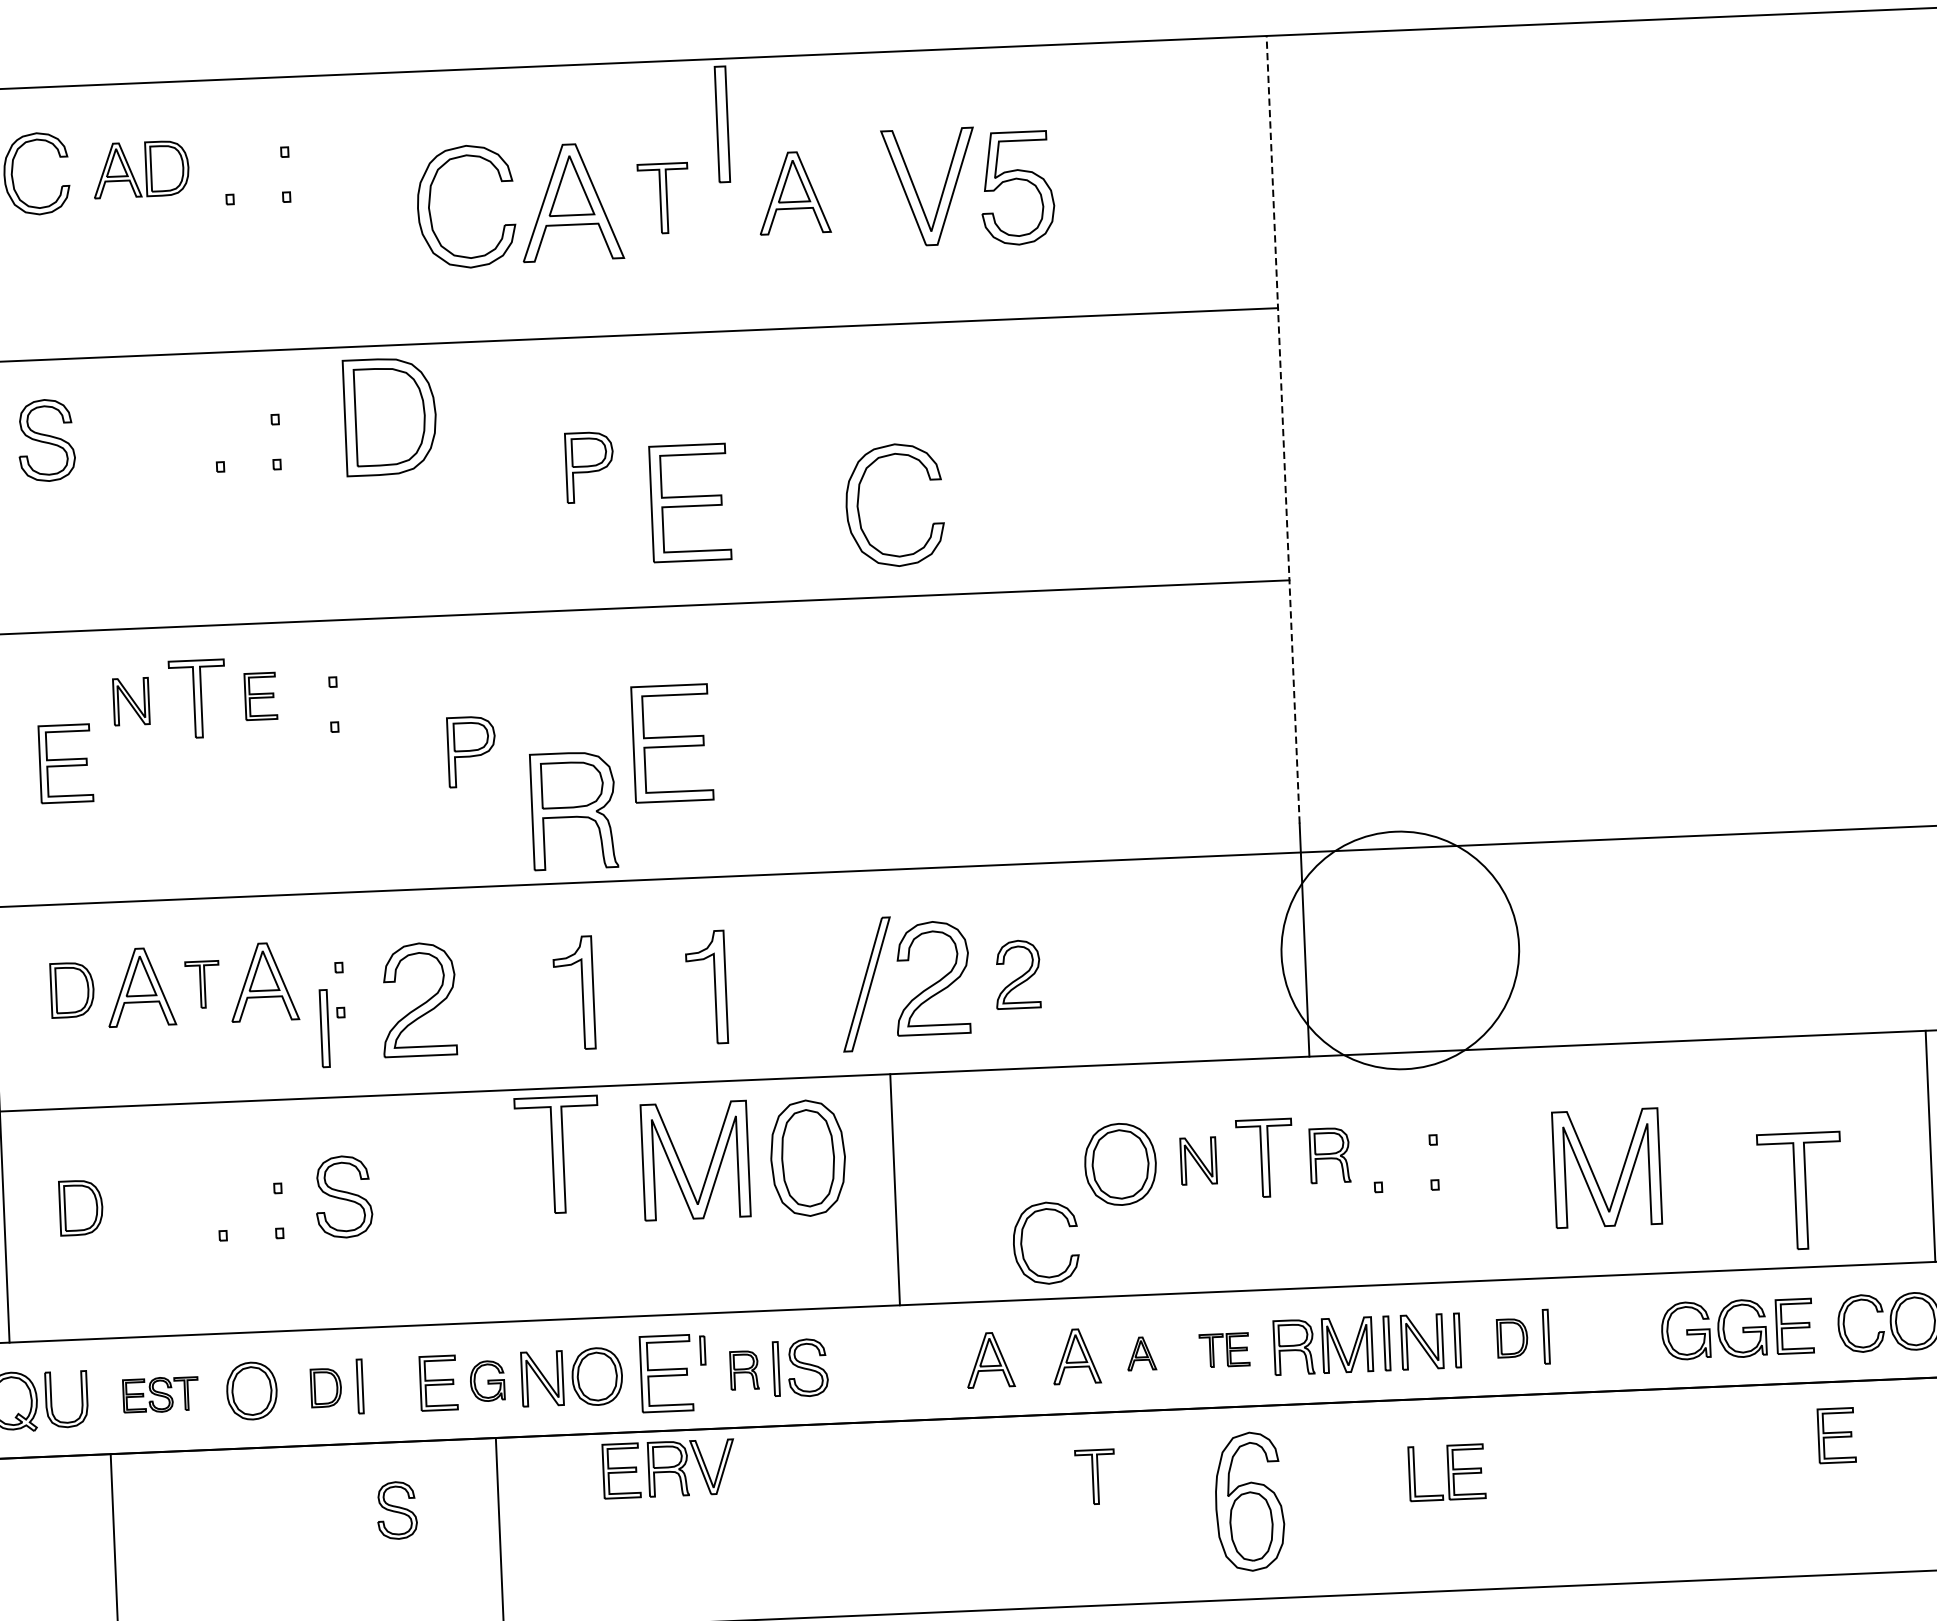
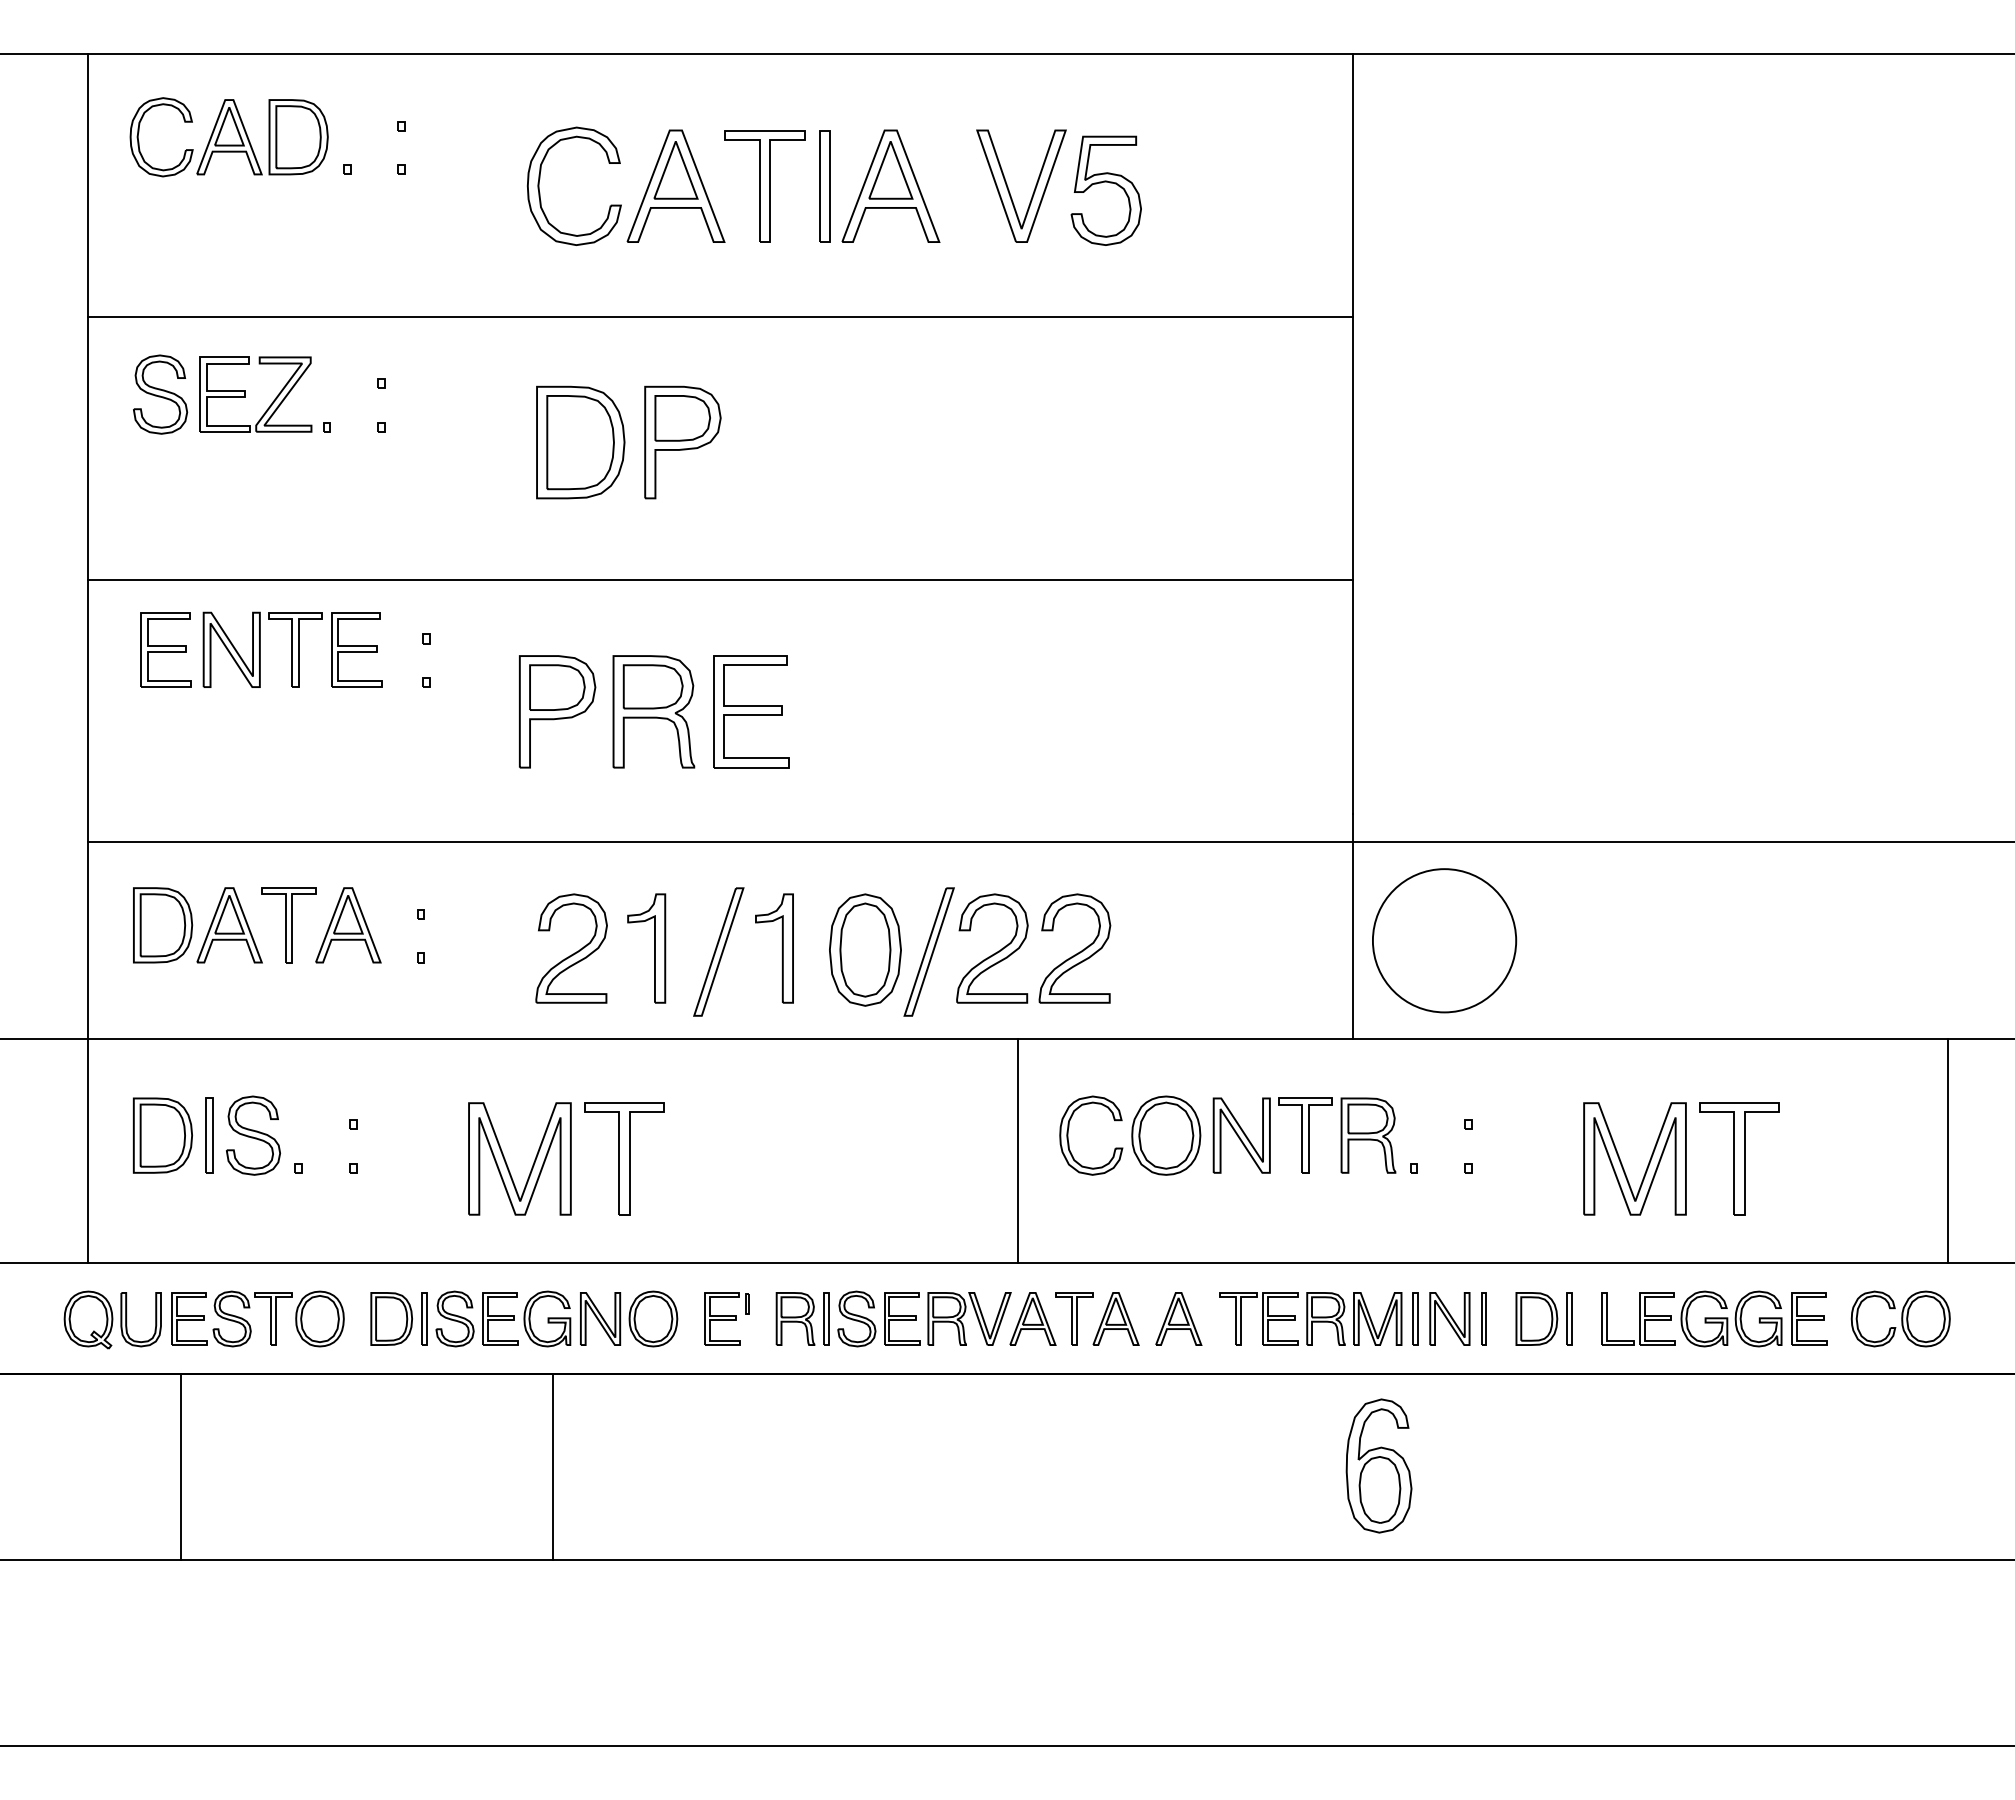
part: (722, 124) -> (824, 186), moved
part: (141, 169) -> (262, 137), size x1.43
part: (793, 192) -> (890, 185), size x1.43
part: (663, 198) -> (764, 186), size x1.67
part: (390, 416) -> (580, 442), moved
line: (1282, 429) -> (1352, 433), dashed -> solid
part: (134, 436) -> (245, 394), added
part: (589, 467) -> (682, 442), size x1.67
part: (859, 499) -> (941, 484), removed
part: (690, 502) -> (778, 480), removed
part: (260, 696) -> (356, 649), size x1.67
part: (131, 701) -> (231, 649), size x1.67
part: (471, 751) -> (557, 711), size x1.67
part: (65, 763) -> (165, 649), moved
part: (573, 810) -> (653, 711), moved
circle: (1400, 950) -> (1444, 940), size x0.62
part: (1017, 974) -> (1074, 948), size x1.67
part: (202, 984) -> (288, 925), size x1.67
part: (72, 990) -> (163, 925), size x1.43
part: (648, 993) -> (718, 951), added
part: (418, 999) -> (571, 948), moved
part: (324, 1028) -> (209, 1135), moved
part: (557, 1154) -> (624, 1158), moved
part: (1330, 1155) -> (1368, 1135), size x1.43
part: (808, 1157) -> (865, 949), moved
part: (1198, 1160) -> (1241, 1135), size x1.67
part: (681, 1163) -> (506, 1161), moved
line: (894, 1189) -> (1017, 1150), moved
part: (1800, 1190) -> (1739, 1158), moved
part: (343, 1196) -> (253, 1135), moved
part: (80, 1207) -> (162, 1135), size x1.43
part: (1022, 1244) -> (1068, 1135), moved
part: (1511, 1337) -> (1536, 1318), size x1.43
part: (1224, 1349) -> (1258, 1318), size x1.67
part: (1141, 1353) -> (1178, 1318), size x1.67
part: (744, 1369) -> (795, 1318), size x1.43
part: (672, 1372) -> (726, 1318), size x0.71
part: (487, 1380) -> (547, 1318), size x1.43
part: (325, 1387) -> (391, 1318), size x1.43
part: (160, 1394) -> (231, 1318), size x1.67
part: (1836, 1435) -> (1845, 1425), removed
part: (668, 1468) -> (947, 1318), moved
part: (1447, 1472) -> (1638, 1318), moved
part: (1095, 1476) -> (1074, 1318), moved
part: (1249, 1501) -> (1378, 1465), moved
part: (396, 1510) -> (454, 1318), moved

